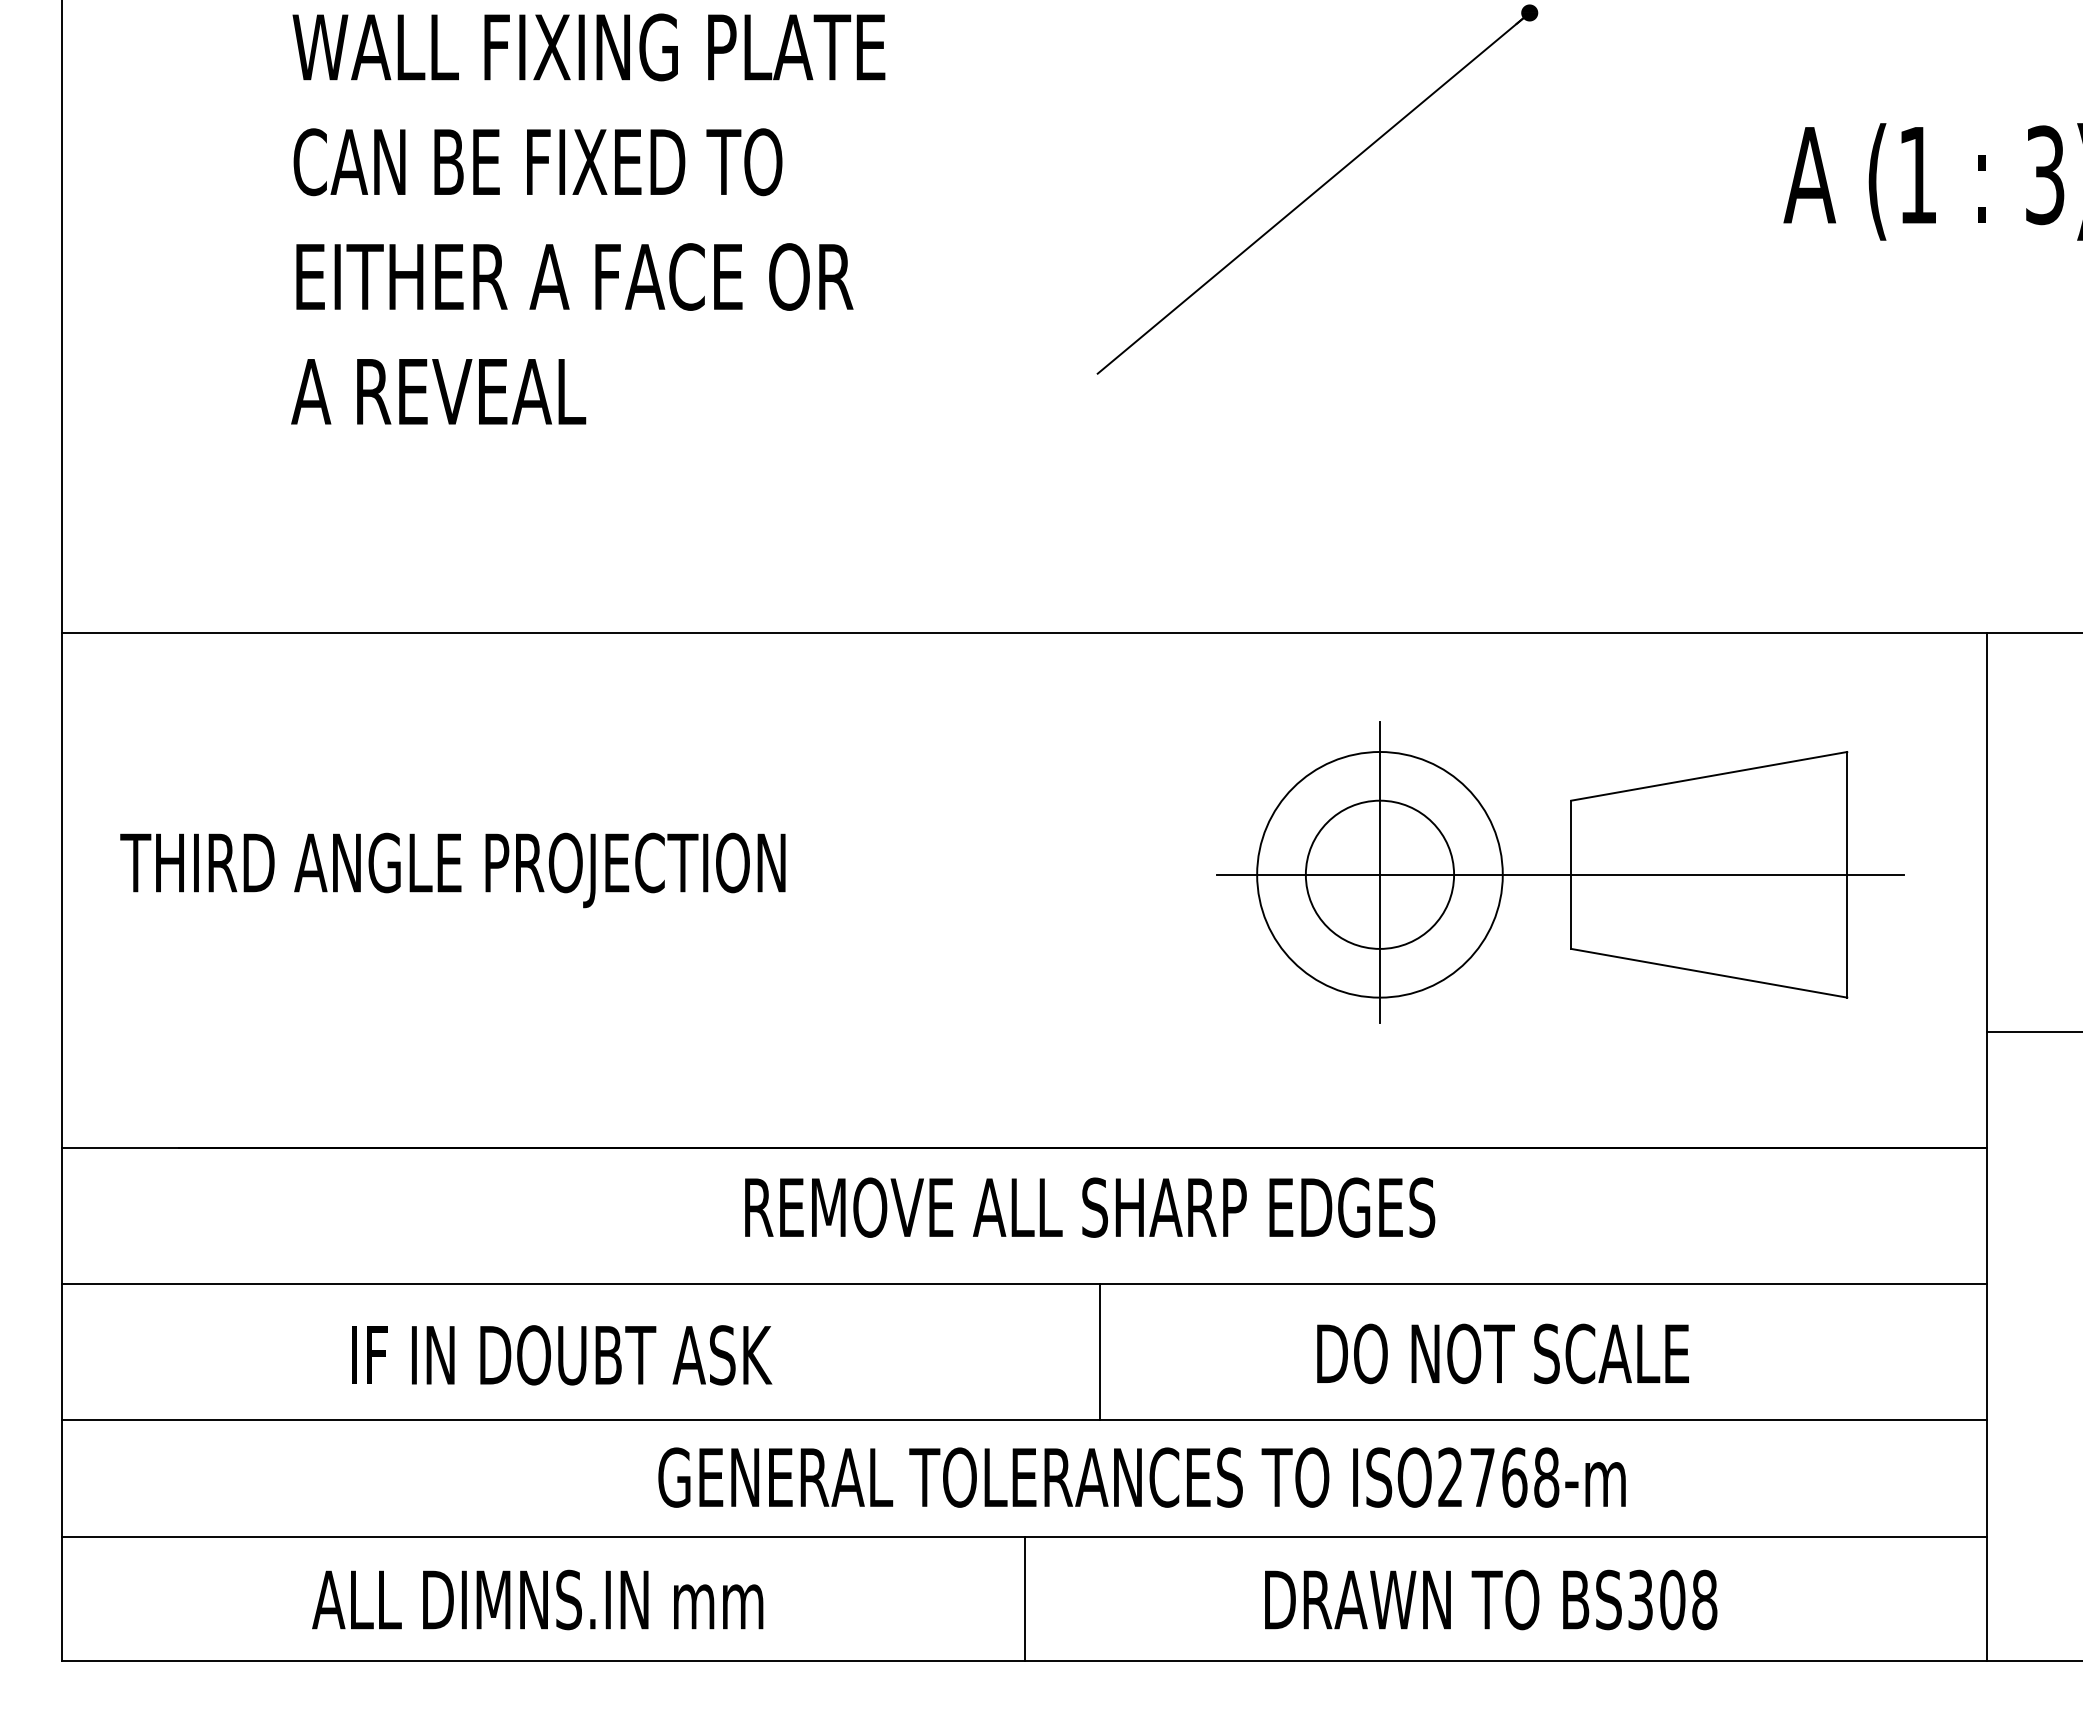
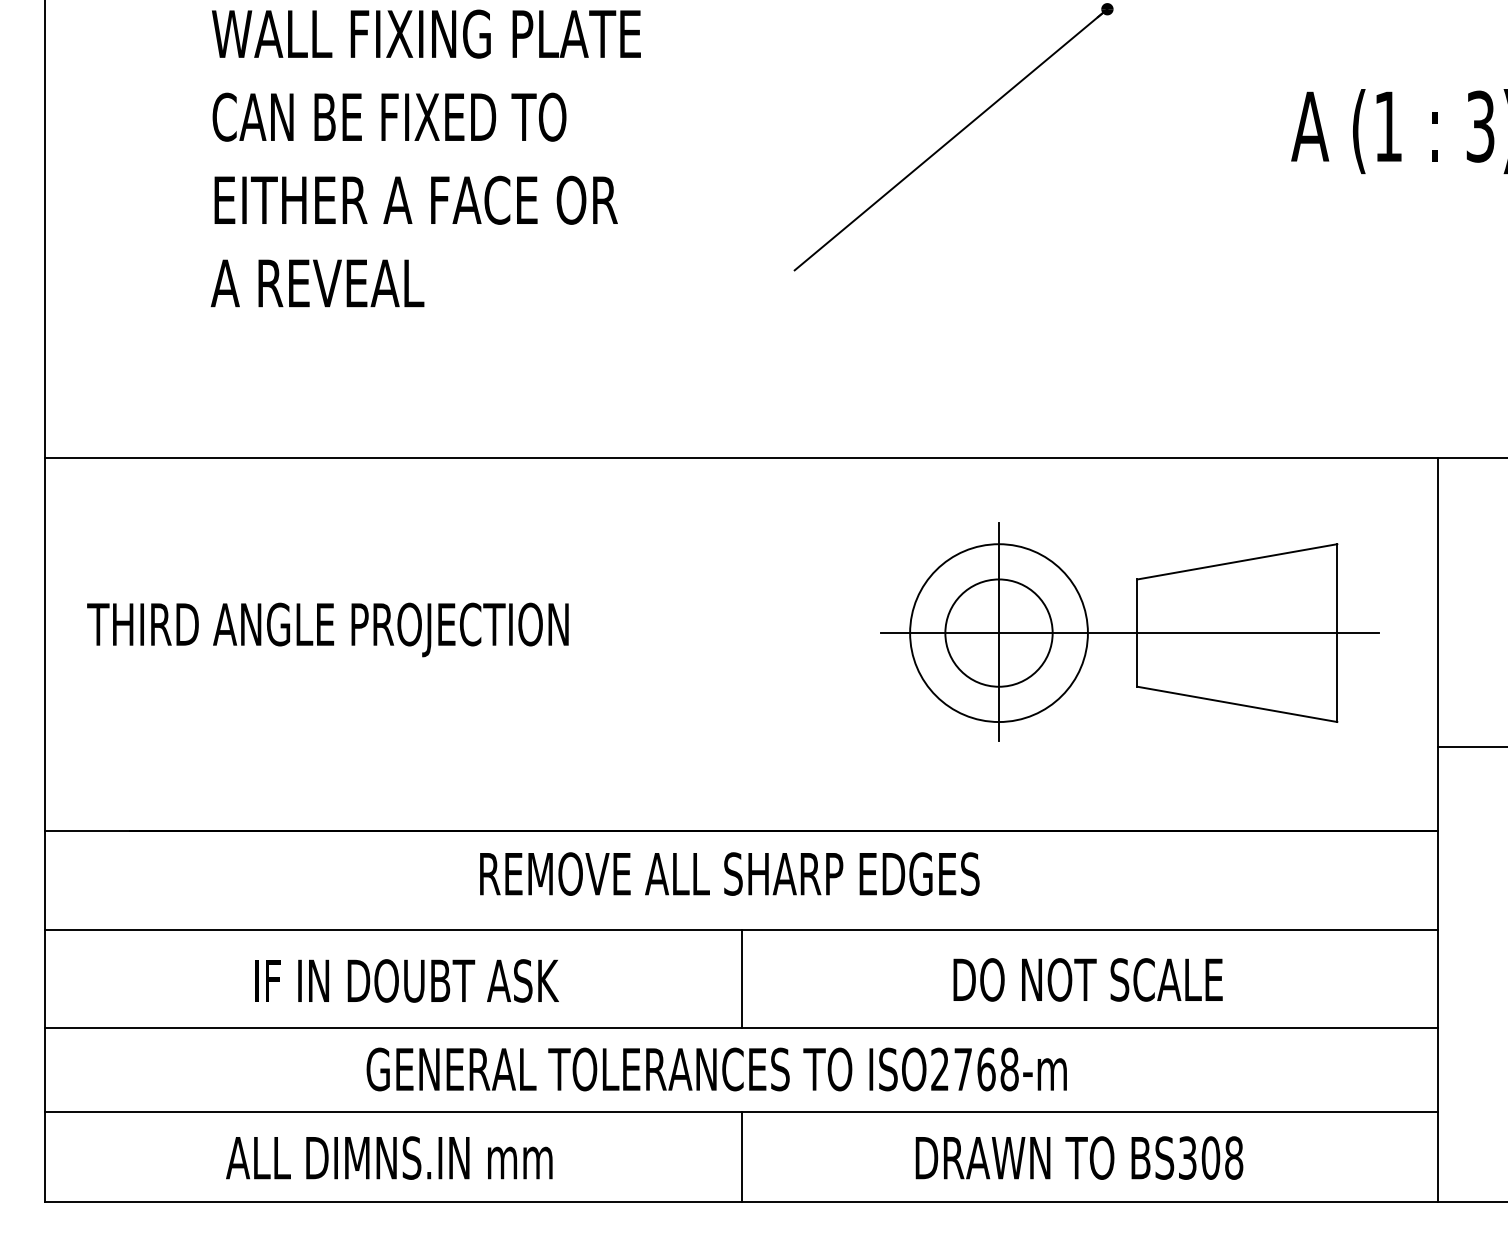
text: (1090, 1207) -> (730, 873), moved
line: (1099, 1352) -> (741, 978), moved
text: (1141, 1477) -> (716, 1069), moved

